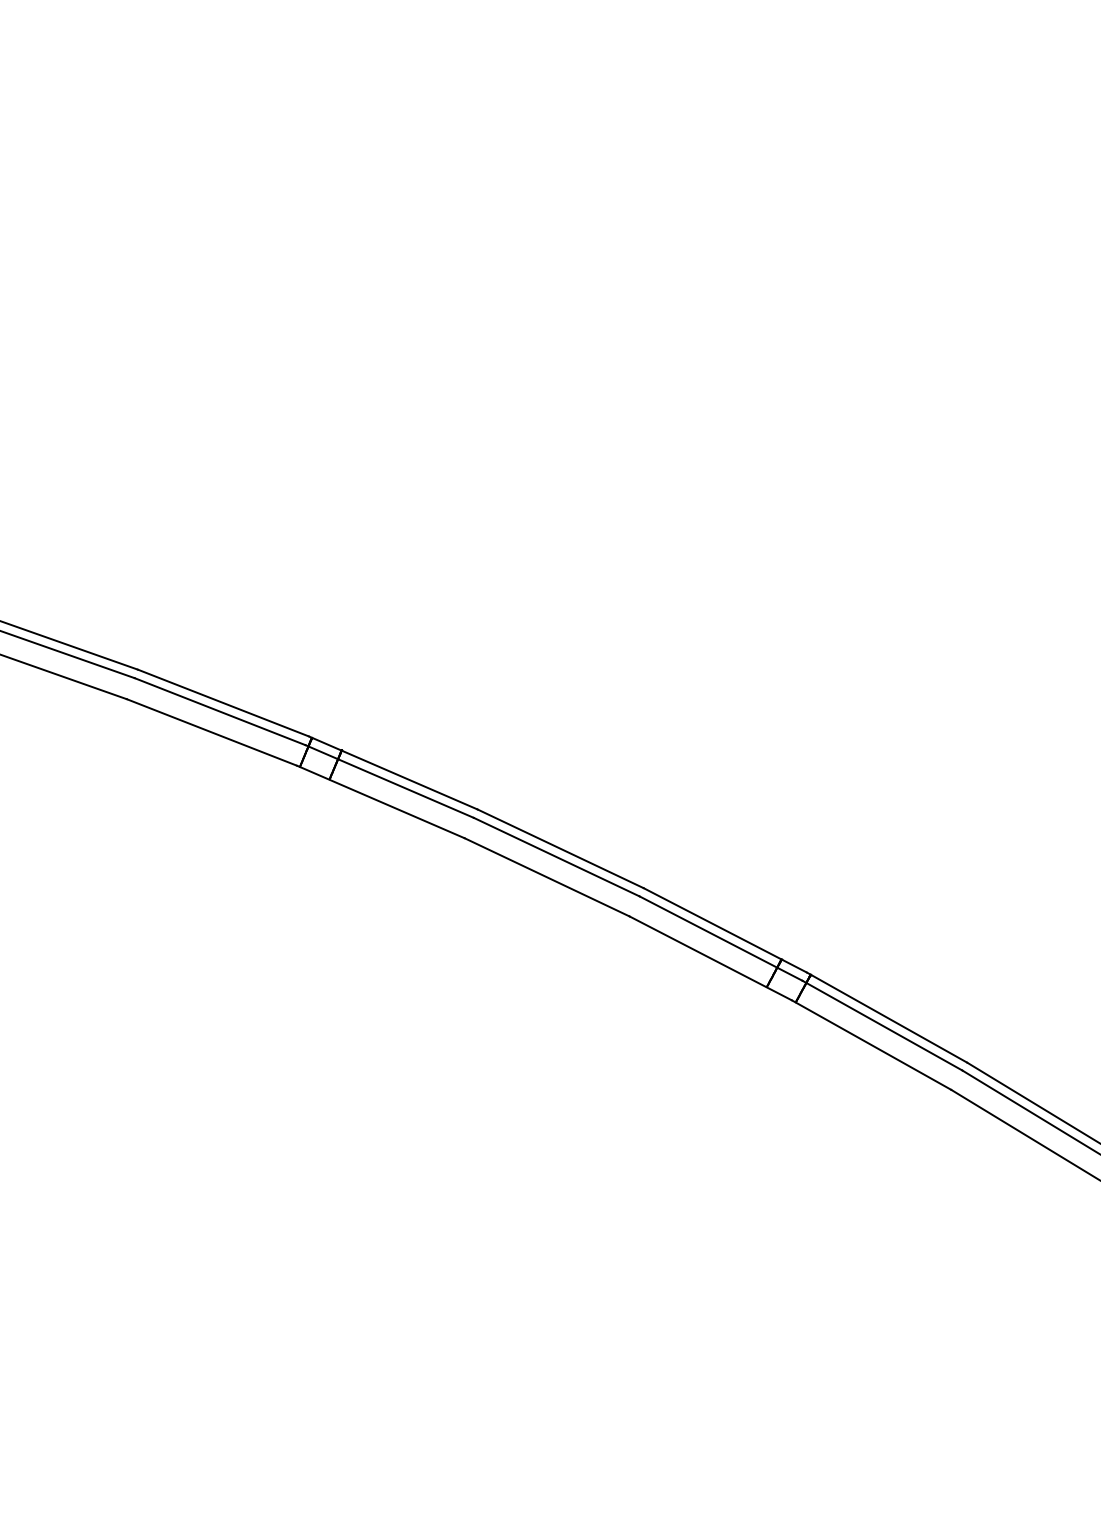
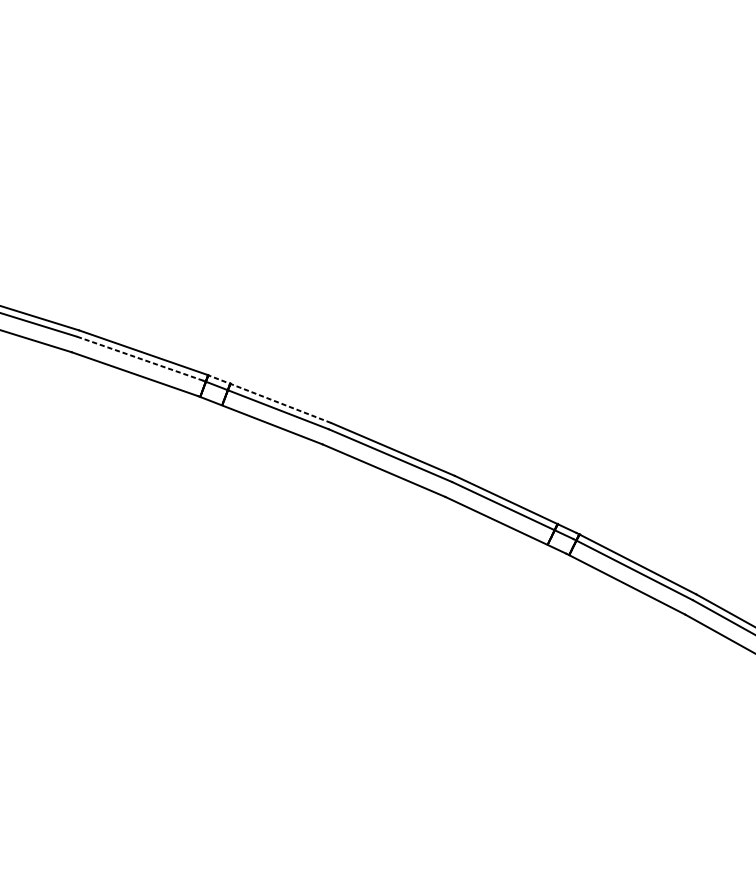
line: (220, 711) -> (140, 358), solid -> dashed
line: (393, 772) -> (268, 398), solid -> dashed

